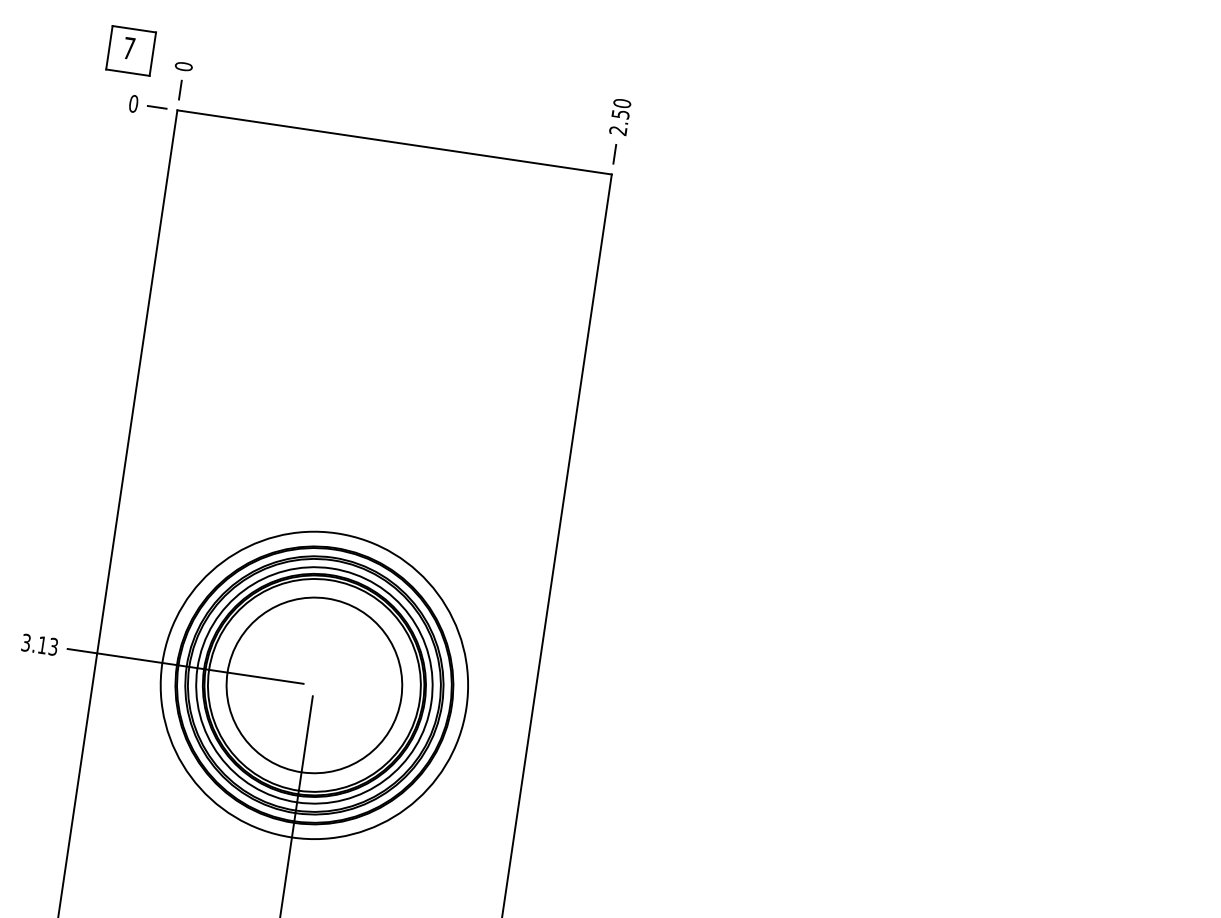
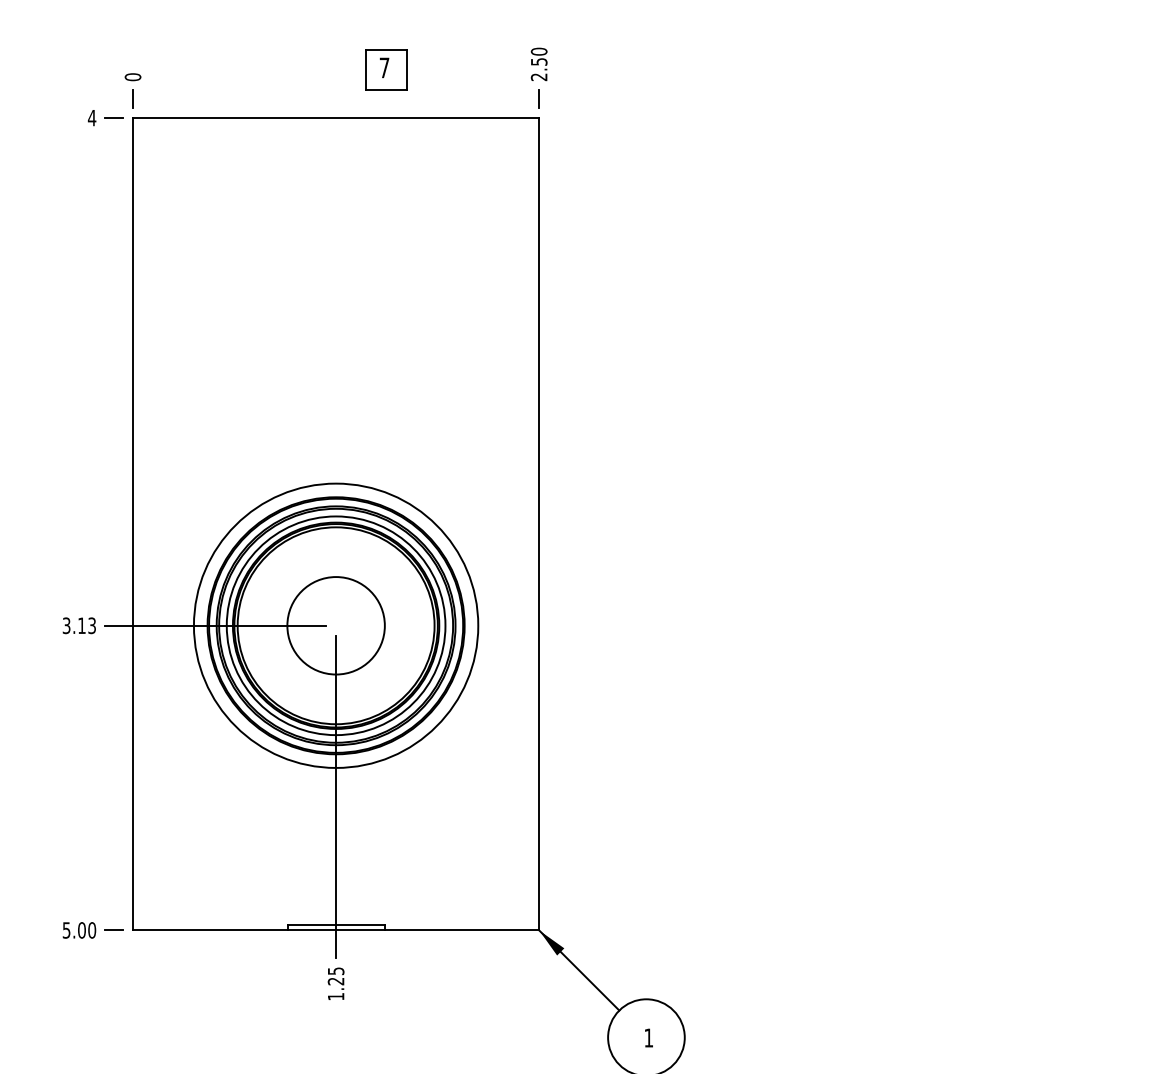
part: (131, 50) -> (386, 69), moved
text: (133, 103) -> (91, 117), 0 -> 4
circle: (313, 685) -> (335, 625), size x0.6

